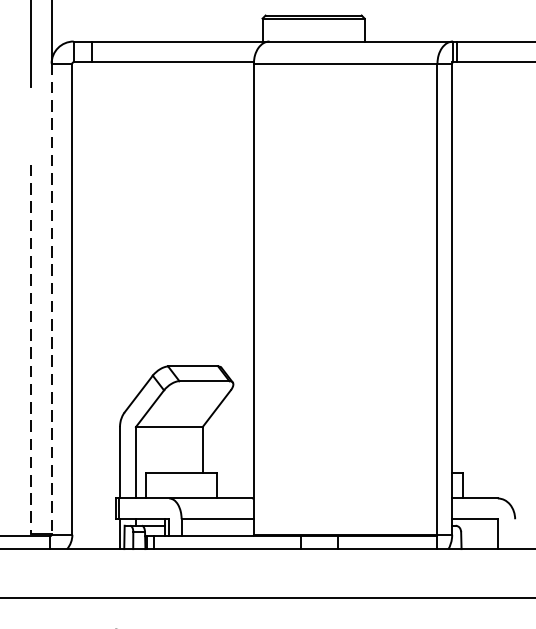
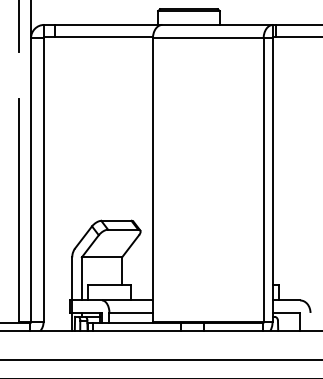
line: (52, 299) -> (31, 180), dashed -> solid
line: (30, 349) -> (18, 210), dashed -> solid

